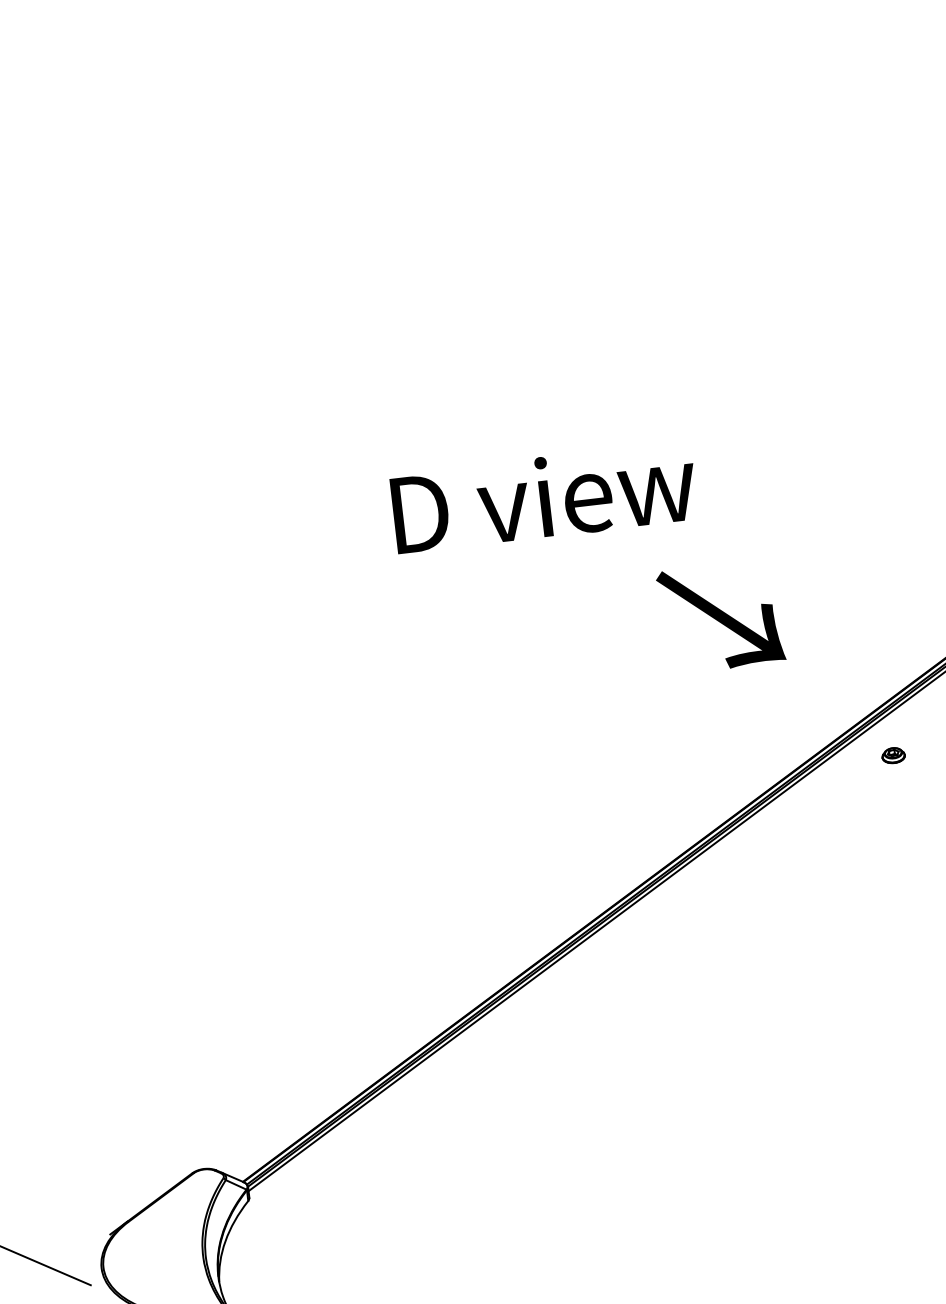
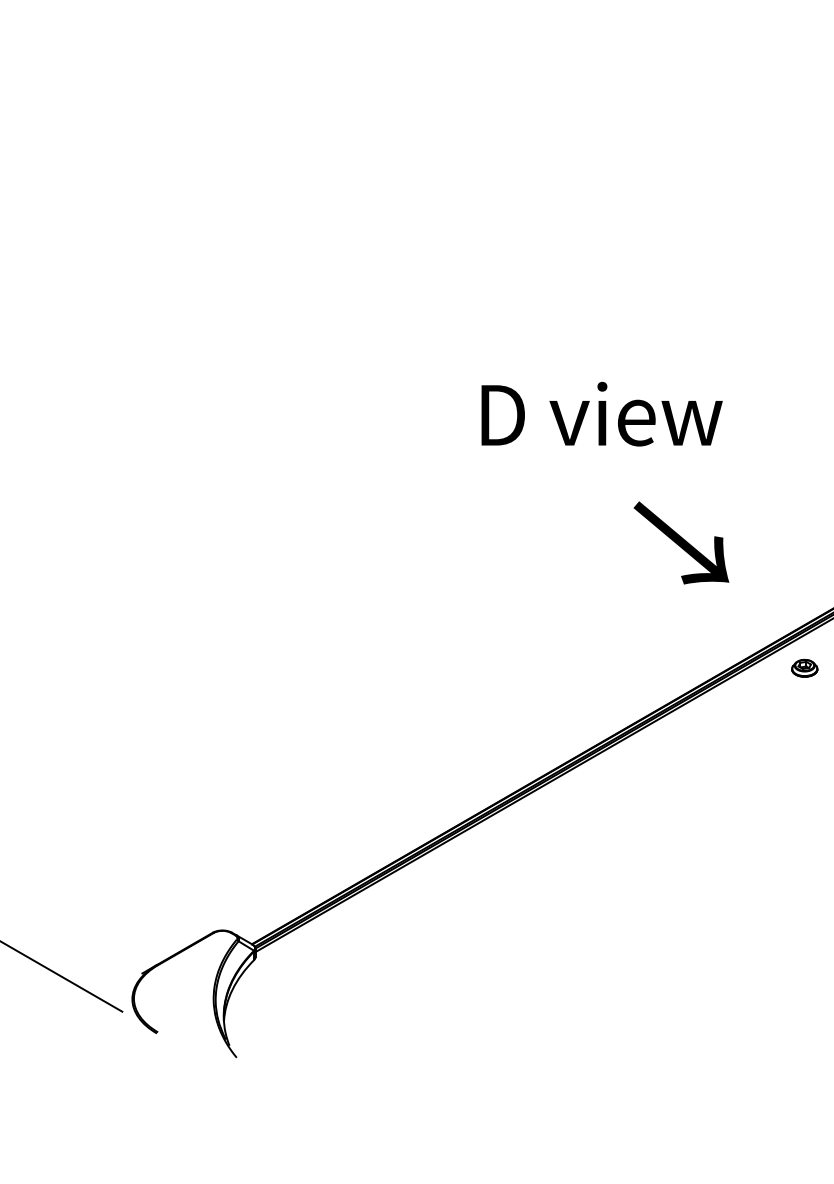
text: (543, 496) -> (601, 413), moved
part: (893, 754) -> (804, 667), size x1.43

